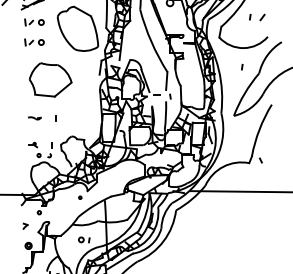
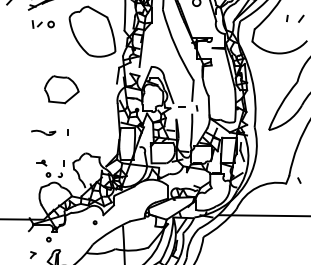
part: (34, 42) -> (43, 47), removed
line: (242, 66) -> (278, 74), removed
part: (50, 80) -> (61, 90), size x0.71
part: (34, 118) -> (43, 133), size x1.67

